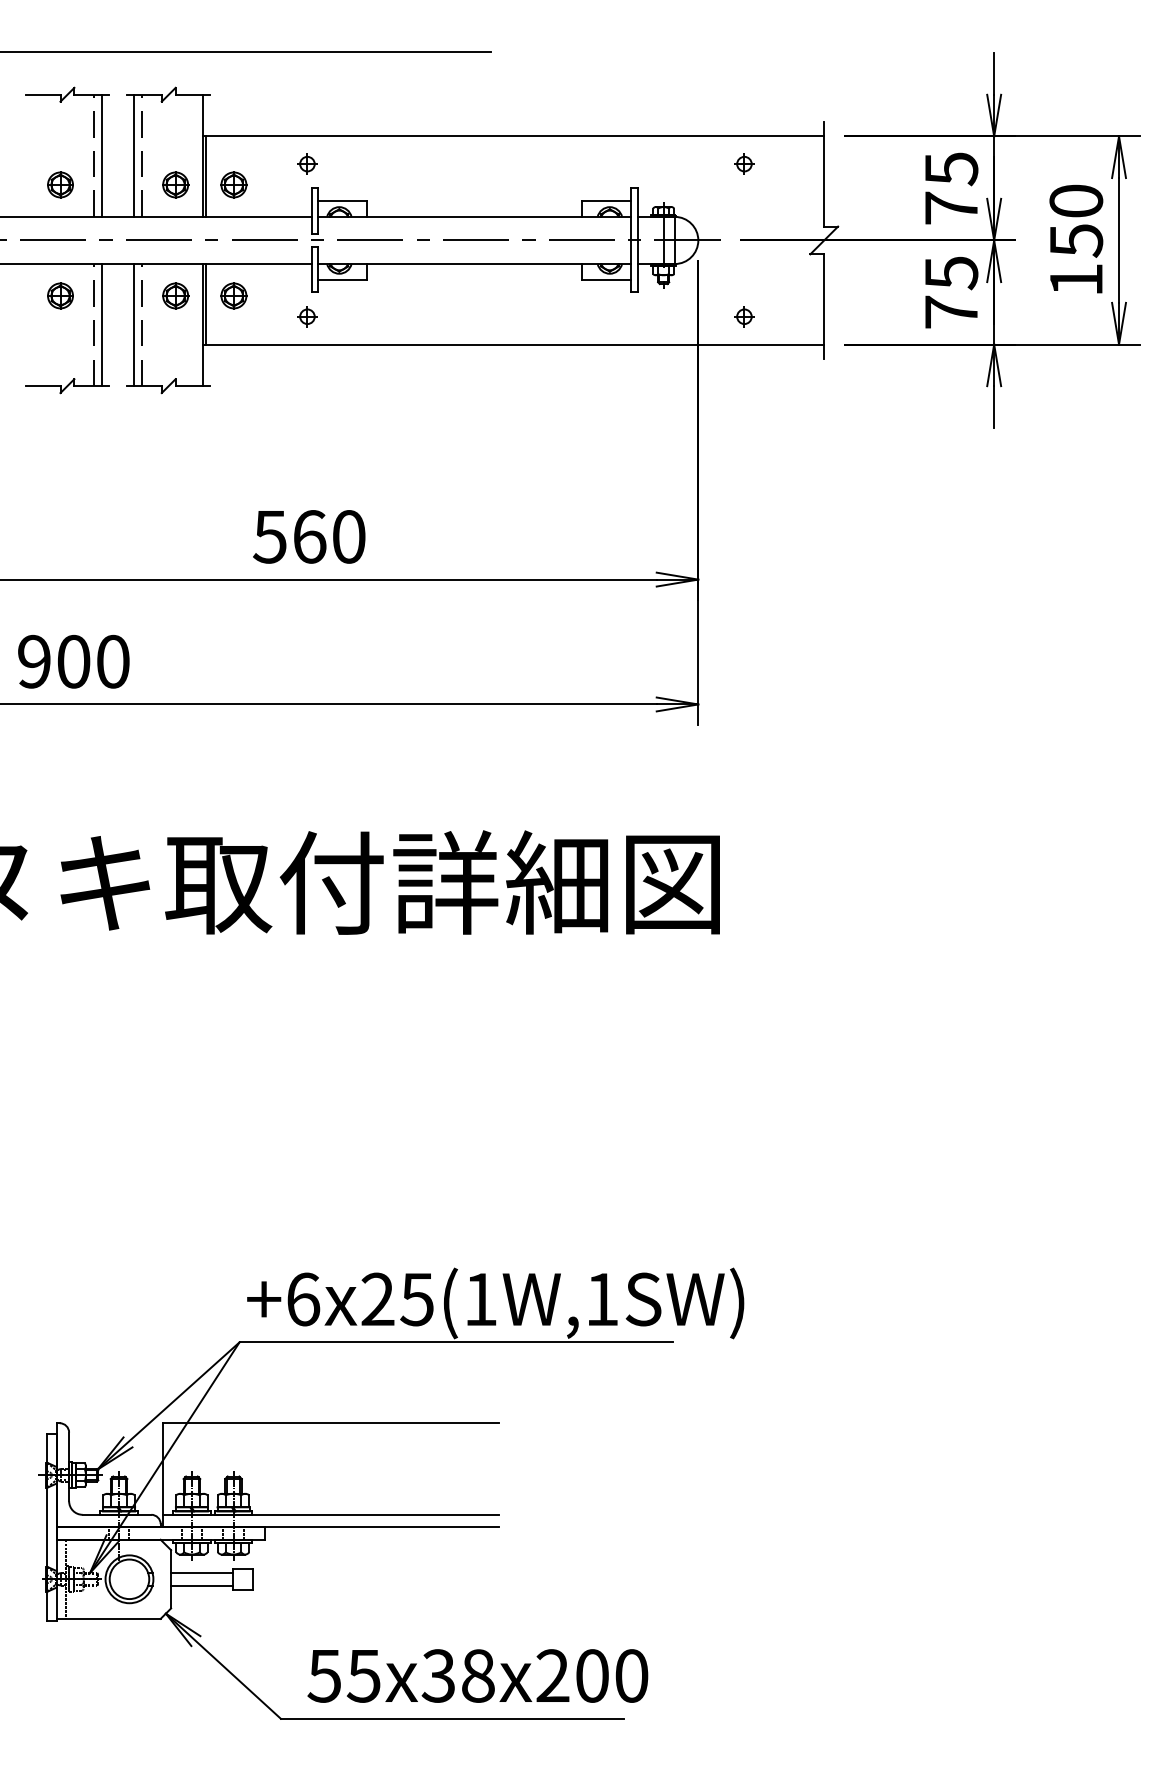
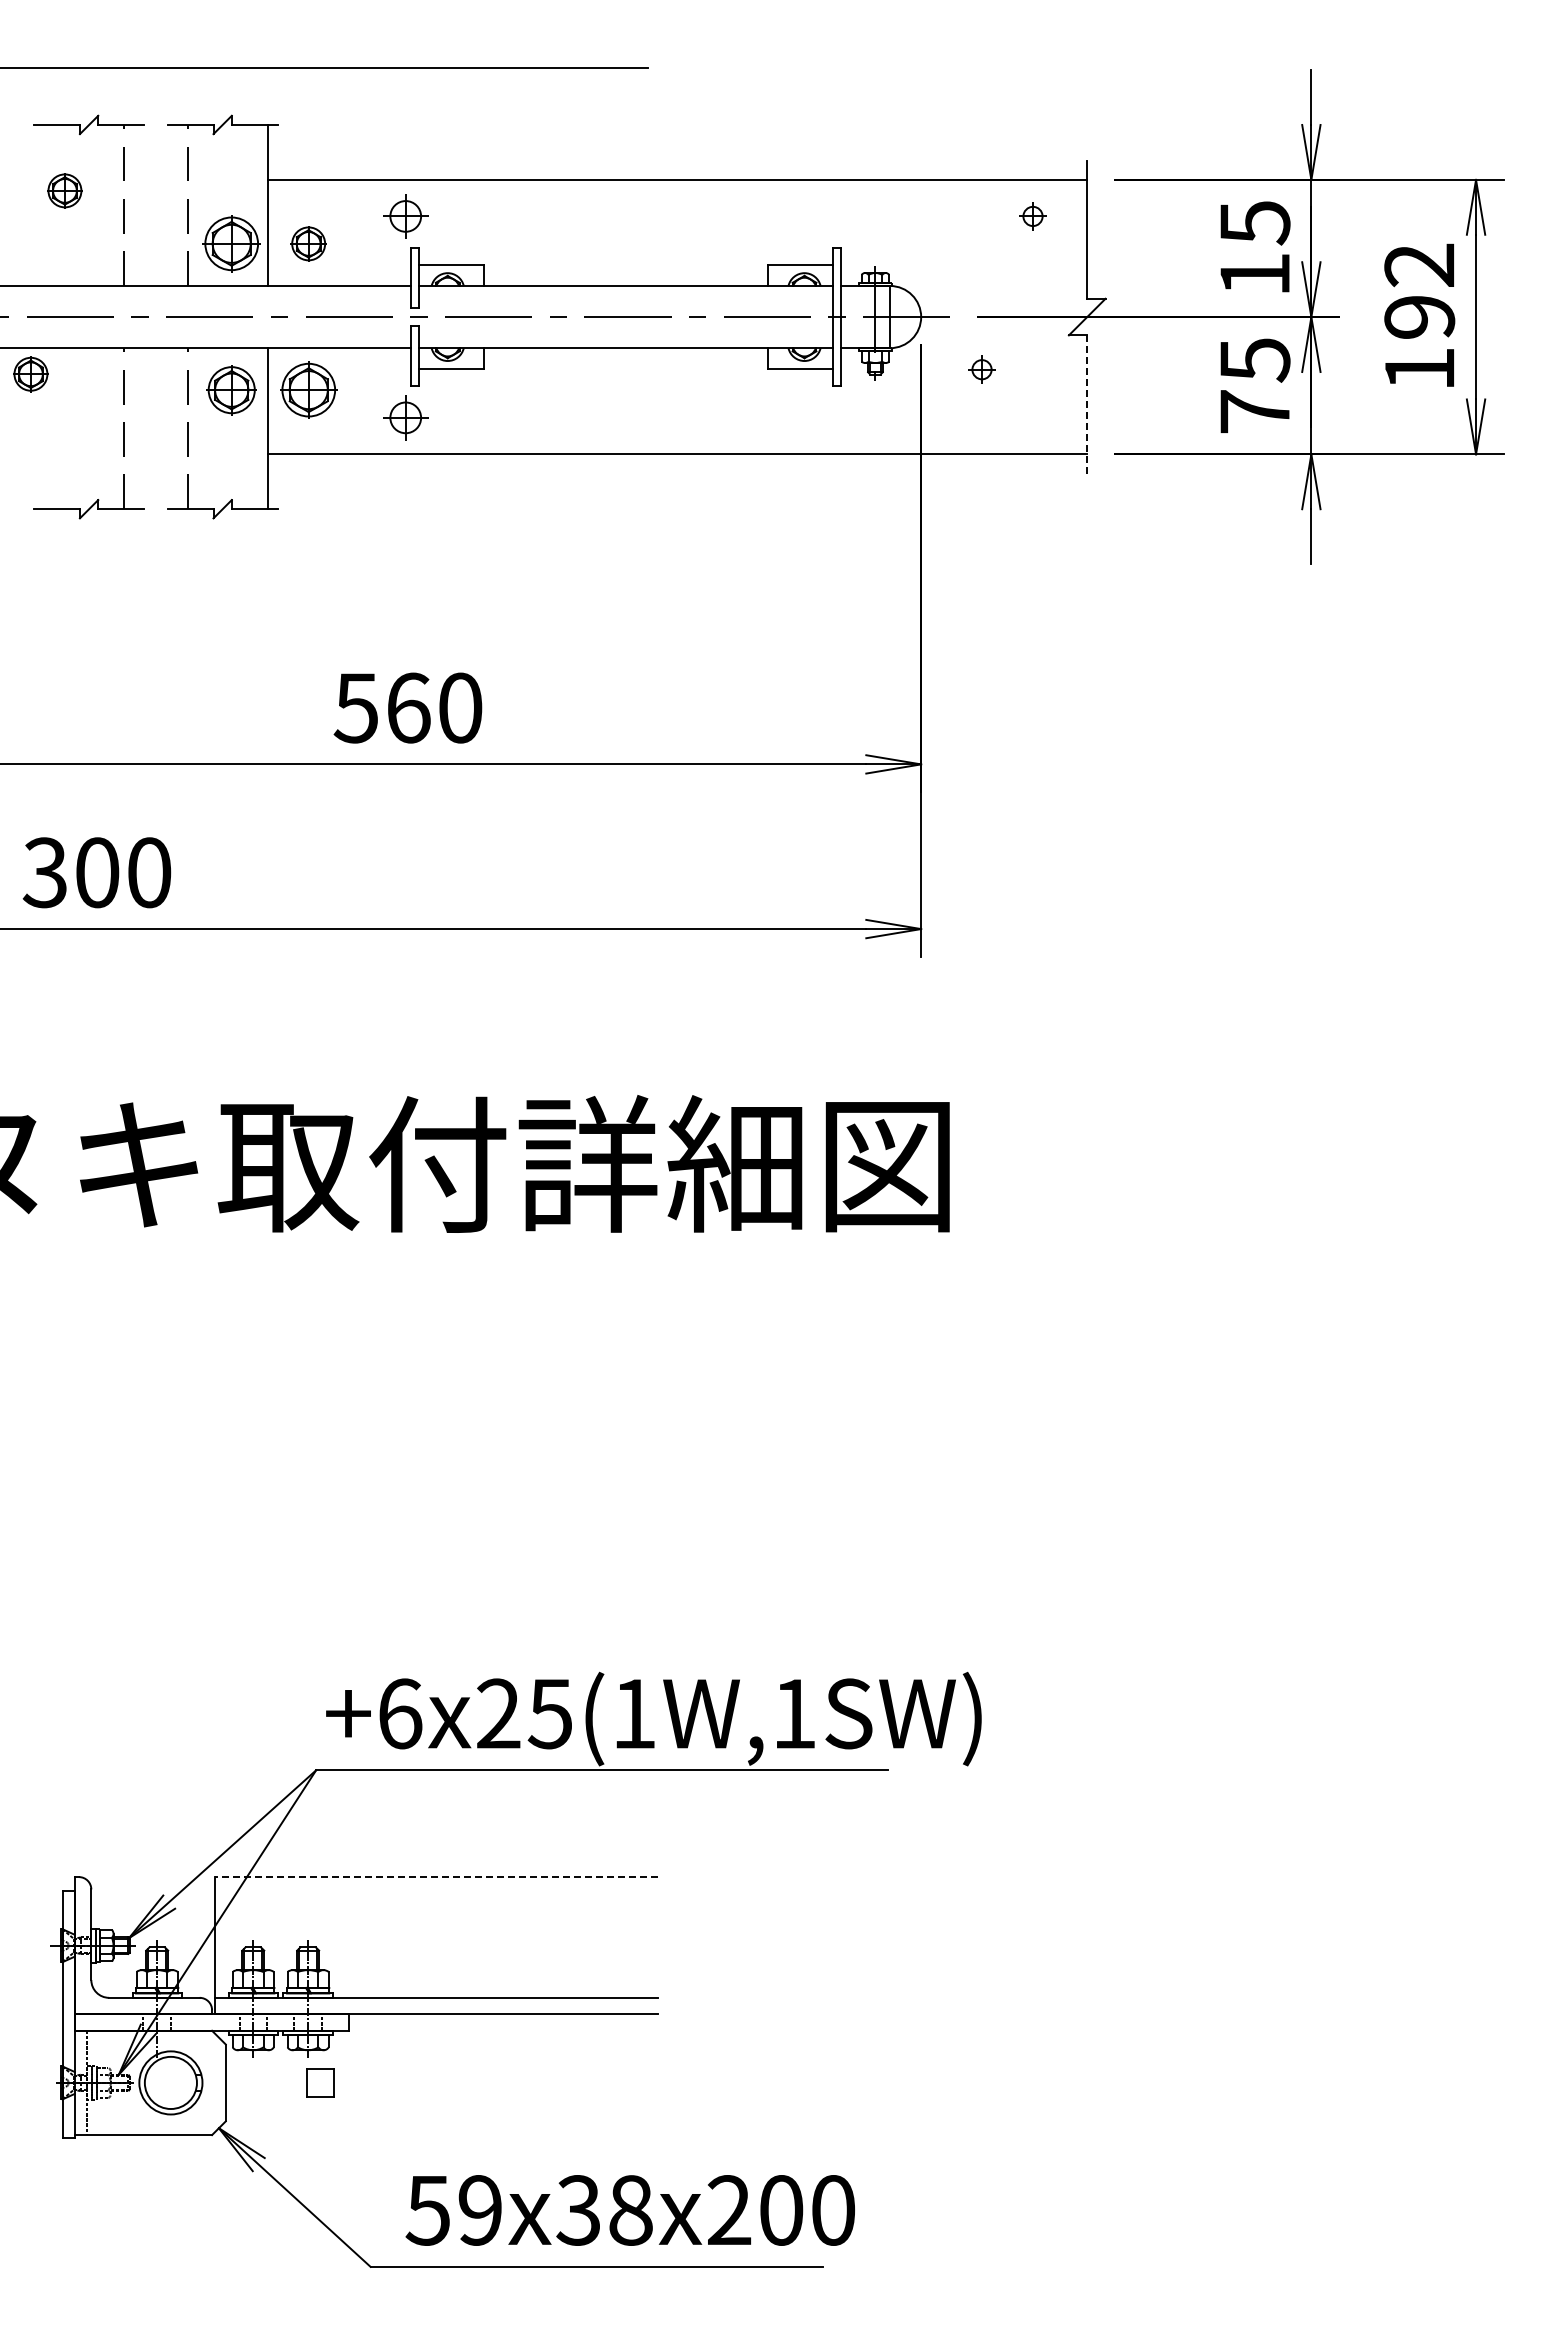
line: (101, 155) -> (134, 204), removed
line: (133, 155) -> (176, 204), removed
part: (307, 164) -> (405, 216), size x1.6
part: (744, 164) -> (1032, 216), moved
line: (206, 176) -> (272, 232), removed
part: (60, 184) -> (64, 190), moved
part: (175, 184) -> (231, 243), size x1.6
text: (951, 207) -> (1254, 273), 75 -> 15
text: (1076, 221) -> (1419, 291), 150 -> 192
part: (60, 296) -> (30, 374), moved
part: (175, 296) -> (231, 390), size x1.4
part: (233, 296) -> (308, 390), size x1.6
line: (206, 304) -> (272, 401), removed
line: (824, 305) -> (1087, 403), solid -> dashed
part: (307, 316) -> (405, 417), size x1.6
part: (744, 316) -> (981, 369), moved
line: (101, 324) -> (134, 428), removed
line: (133, 324) -> (176, 428), removed
text: (33, 661) -> (44, 872), 900 -> 300
line: (330, 1423) -> (436, 1877), solid -> dashed
line: (201, 1572) -> (265, 2074), removed
line: (201, 1585) -> (265, 2091), removed
text: (363, 1676) -> (479, 2210), 55x38x200 -> 59x38x200

